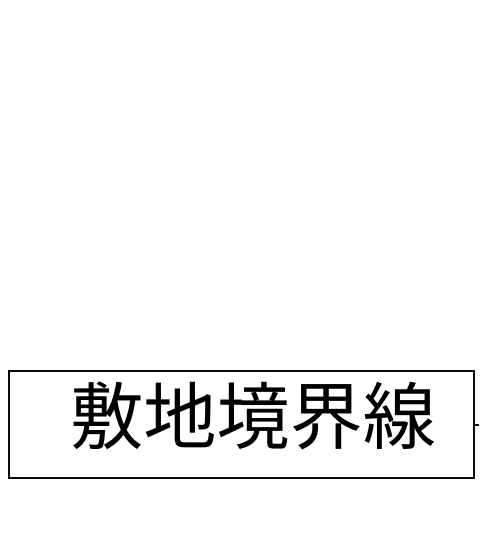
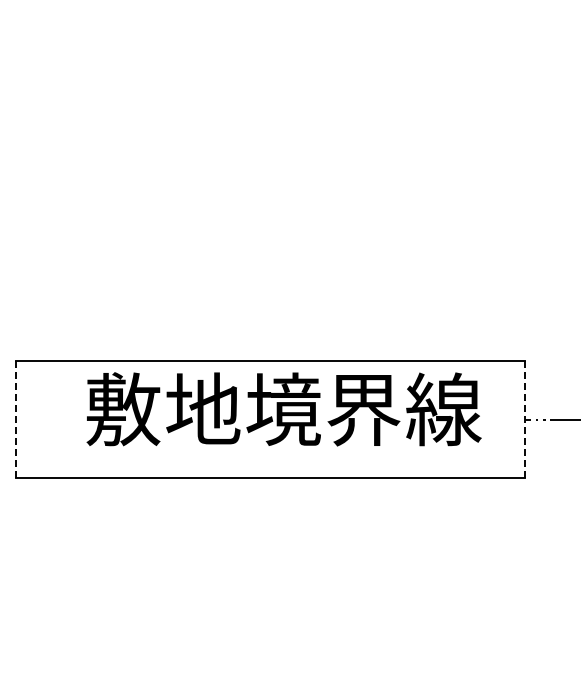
line: (8, 424) -> (15, 419), solid -> dashed
line: (473, 424) -> (525, 419), solid -> dashed

